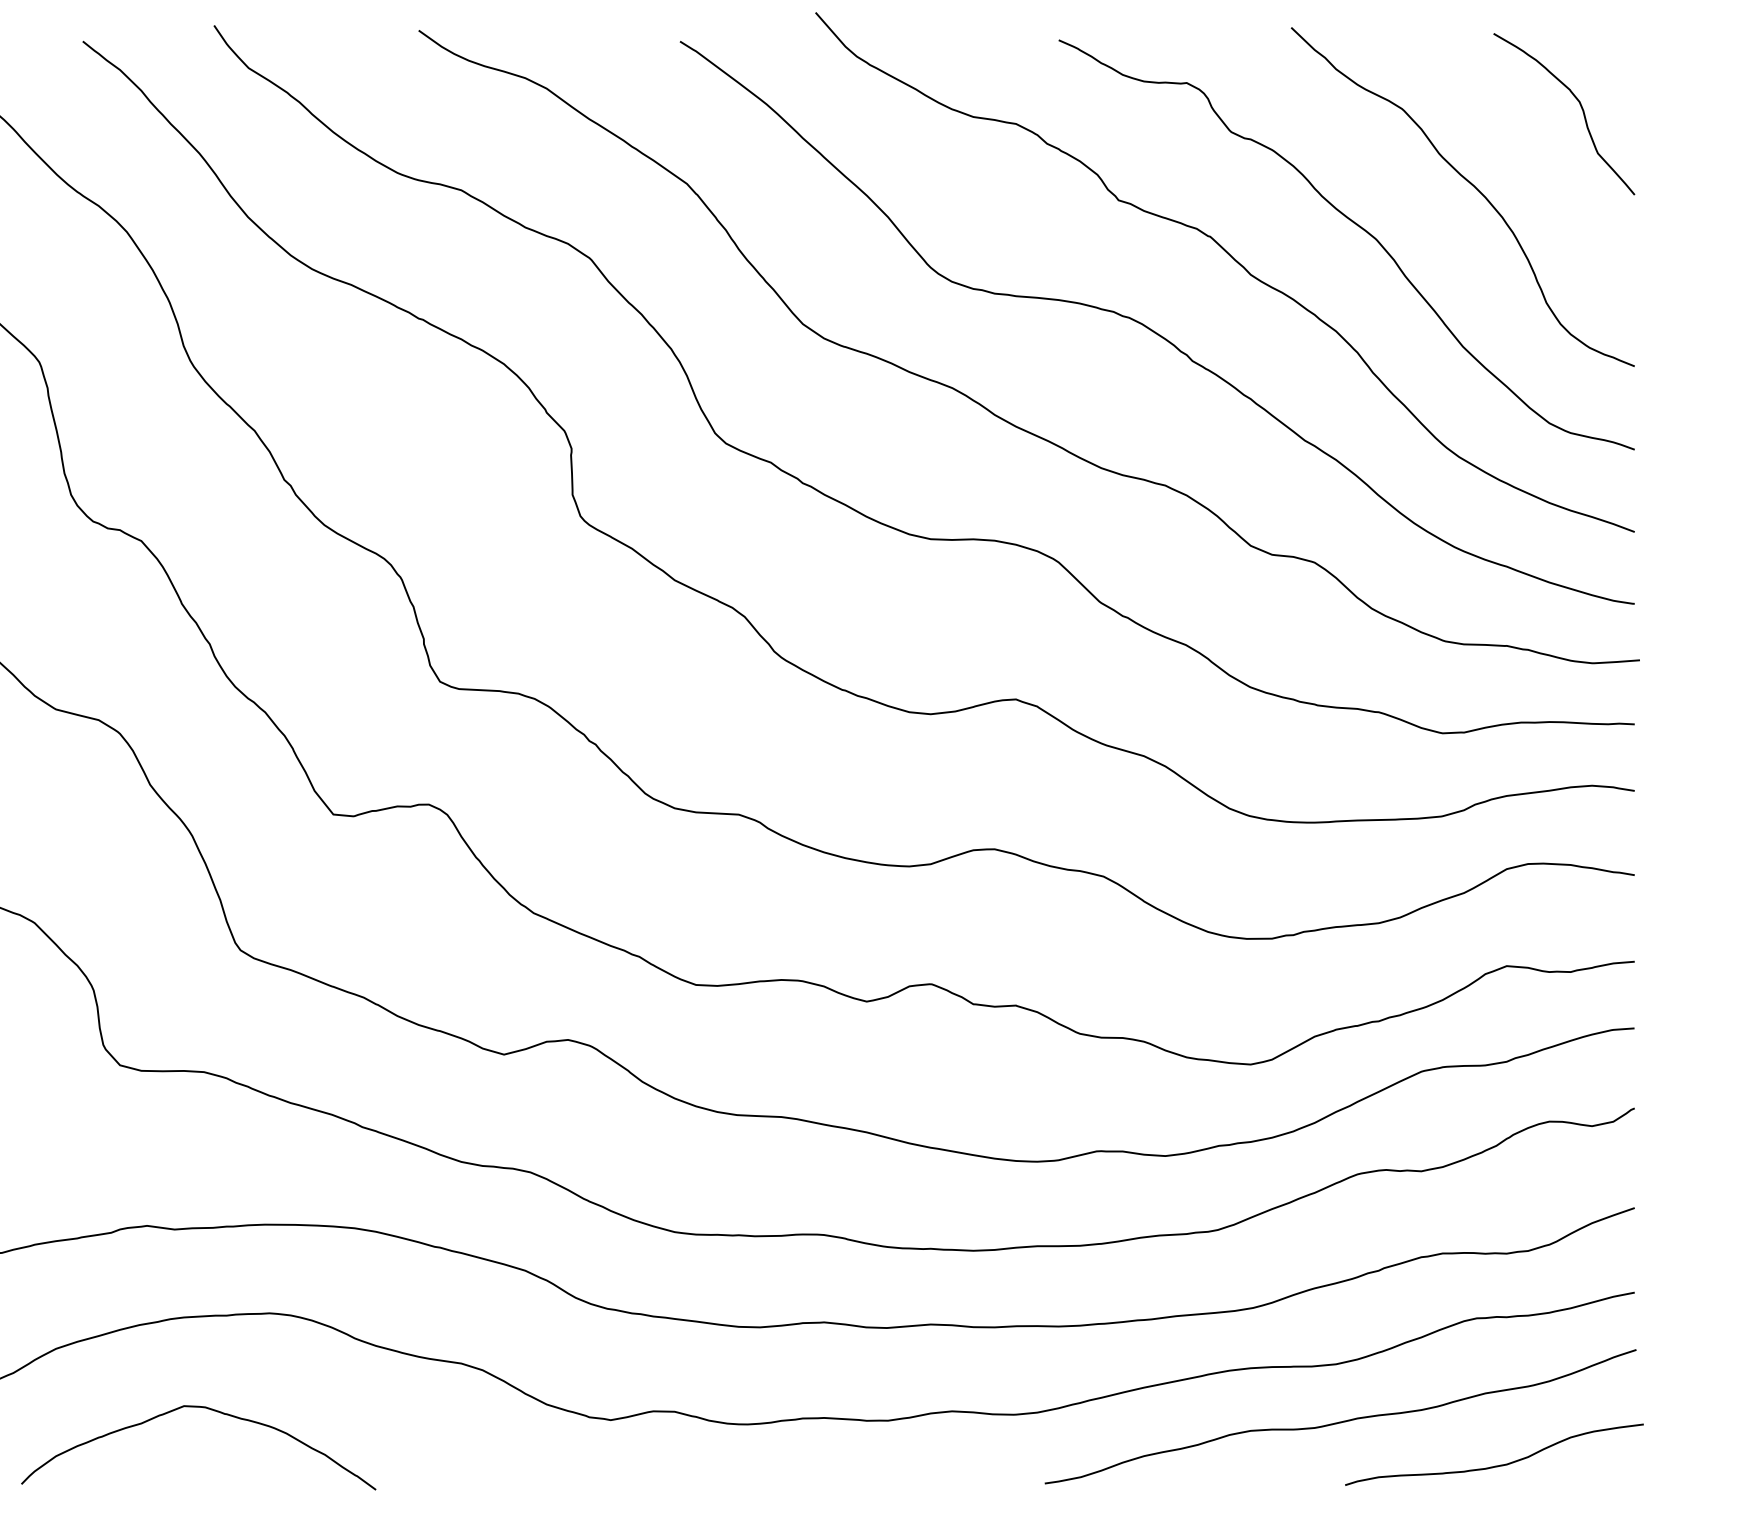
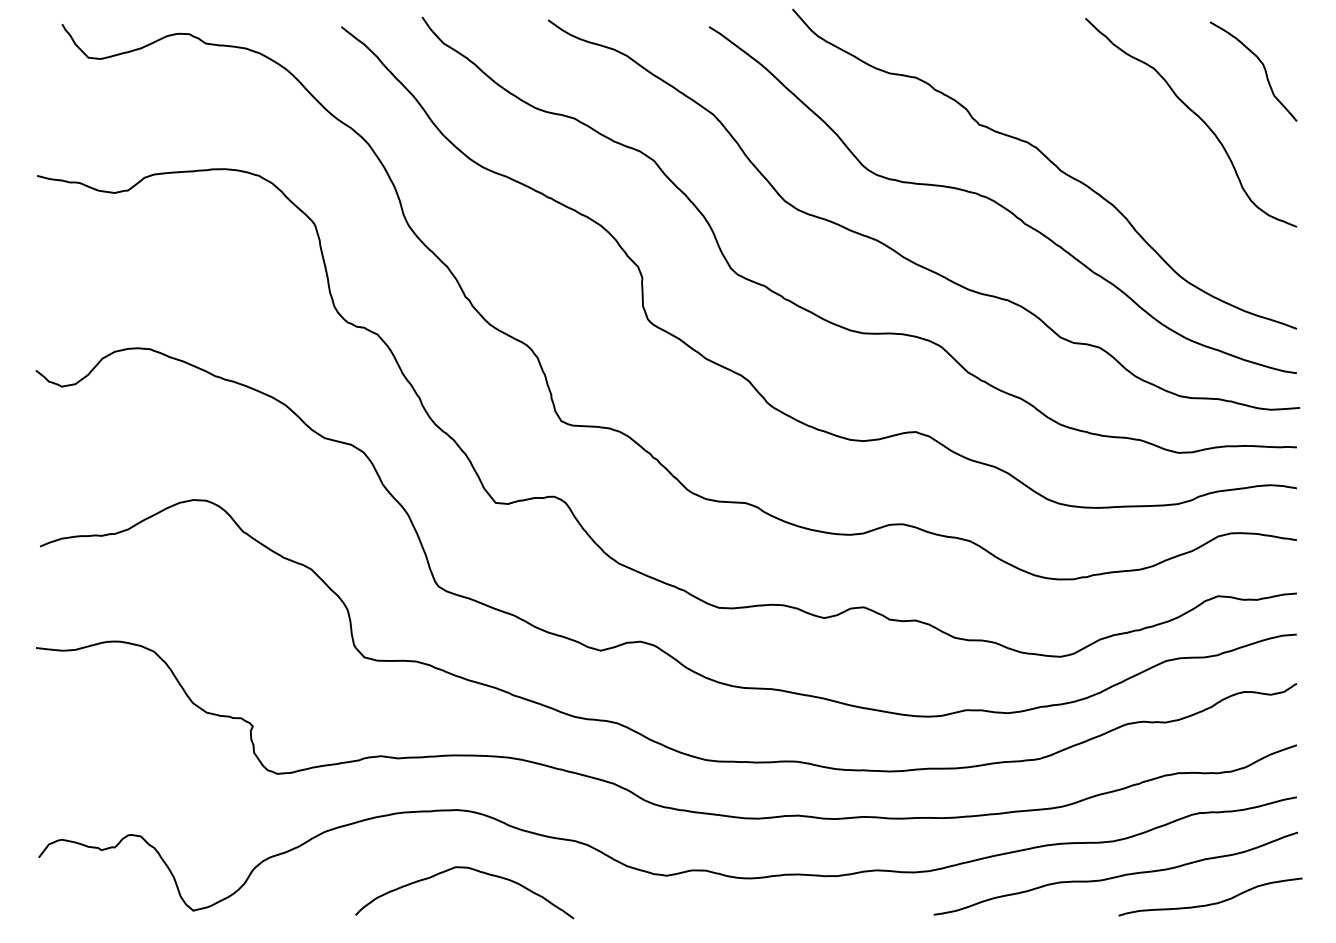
curve: (1357, 227) -> (1126, 141), removed
curve: (206, 1409) -> (469, 869), moved

